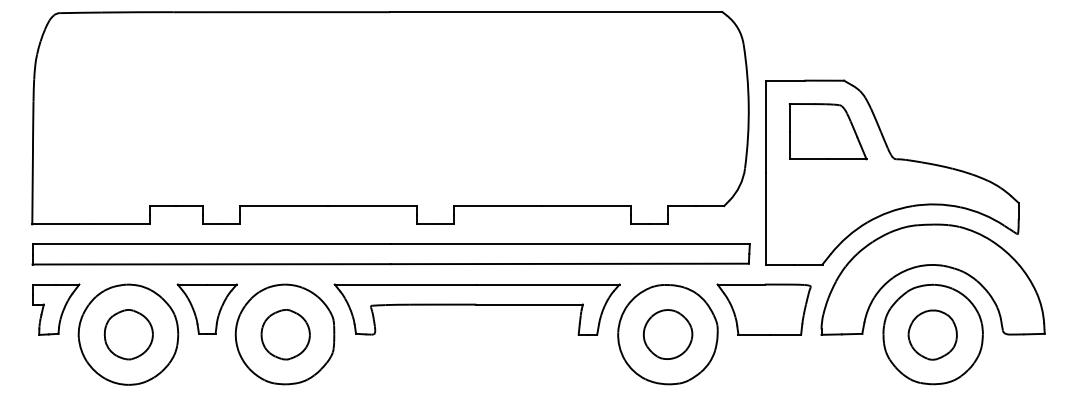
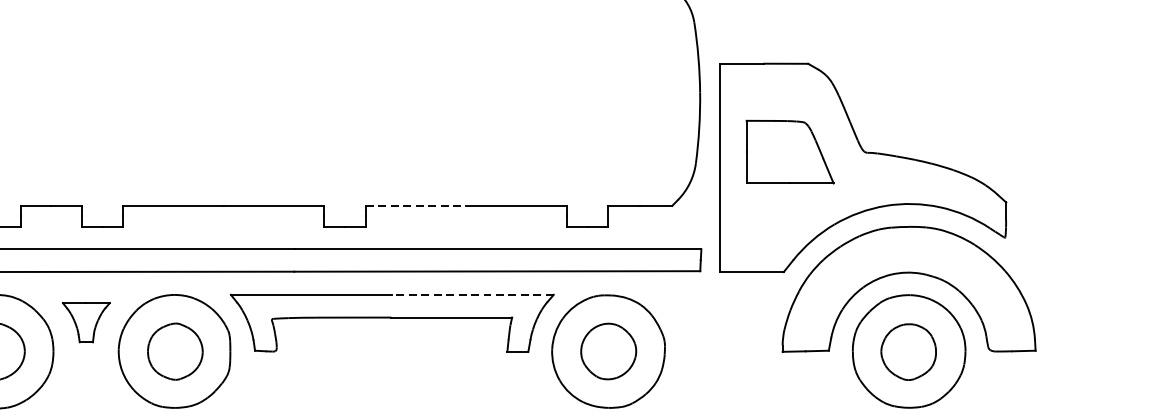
part: (827, 131) -> (789, 151), moved
line: (498, 206) -> (416, 206), solid -> dashed
line: (547, 284) -> (472, 294), solid -> dashed
part: (206, 308) -> (85, 321), size x0.7
part: (763, 309) -> (716, 323), removed

